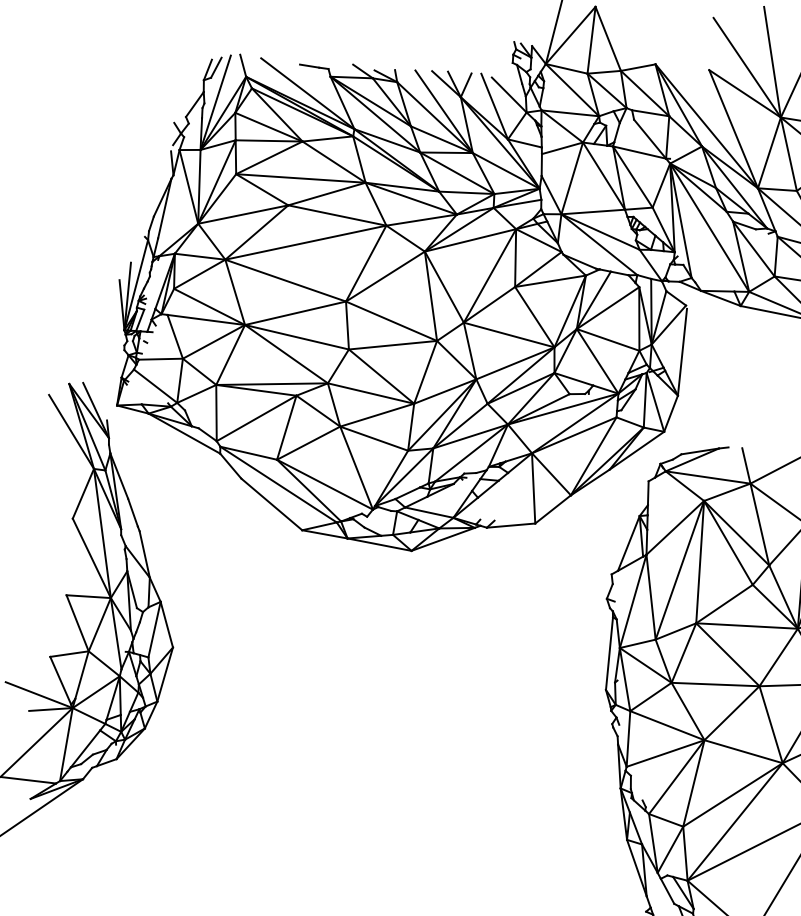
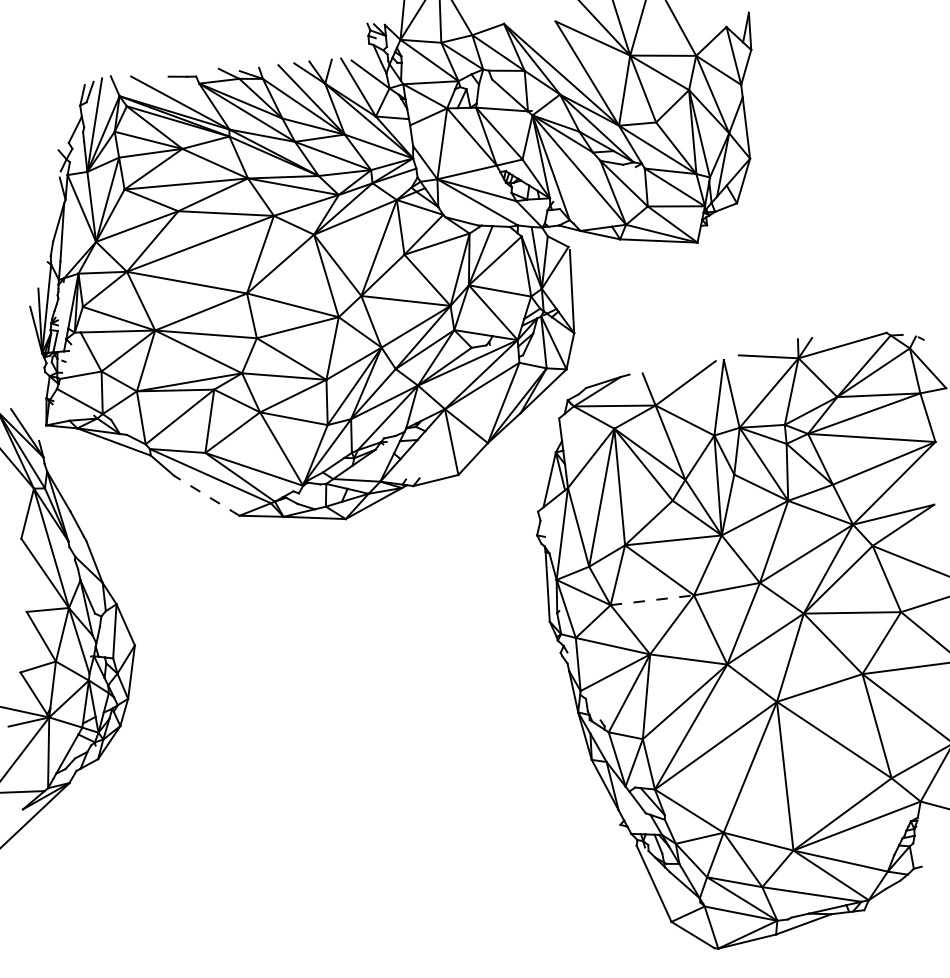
line: (271, 503) -> (206, 495), solid -> dashed
line: (715, 684) -> (652, 600), solid -> dashed

